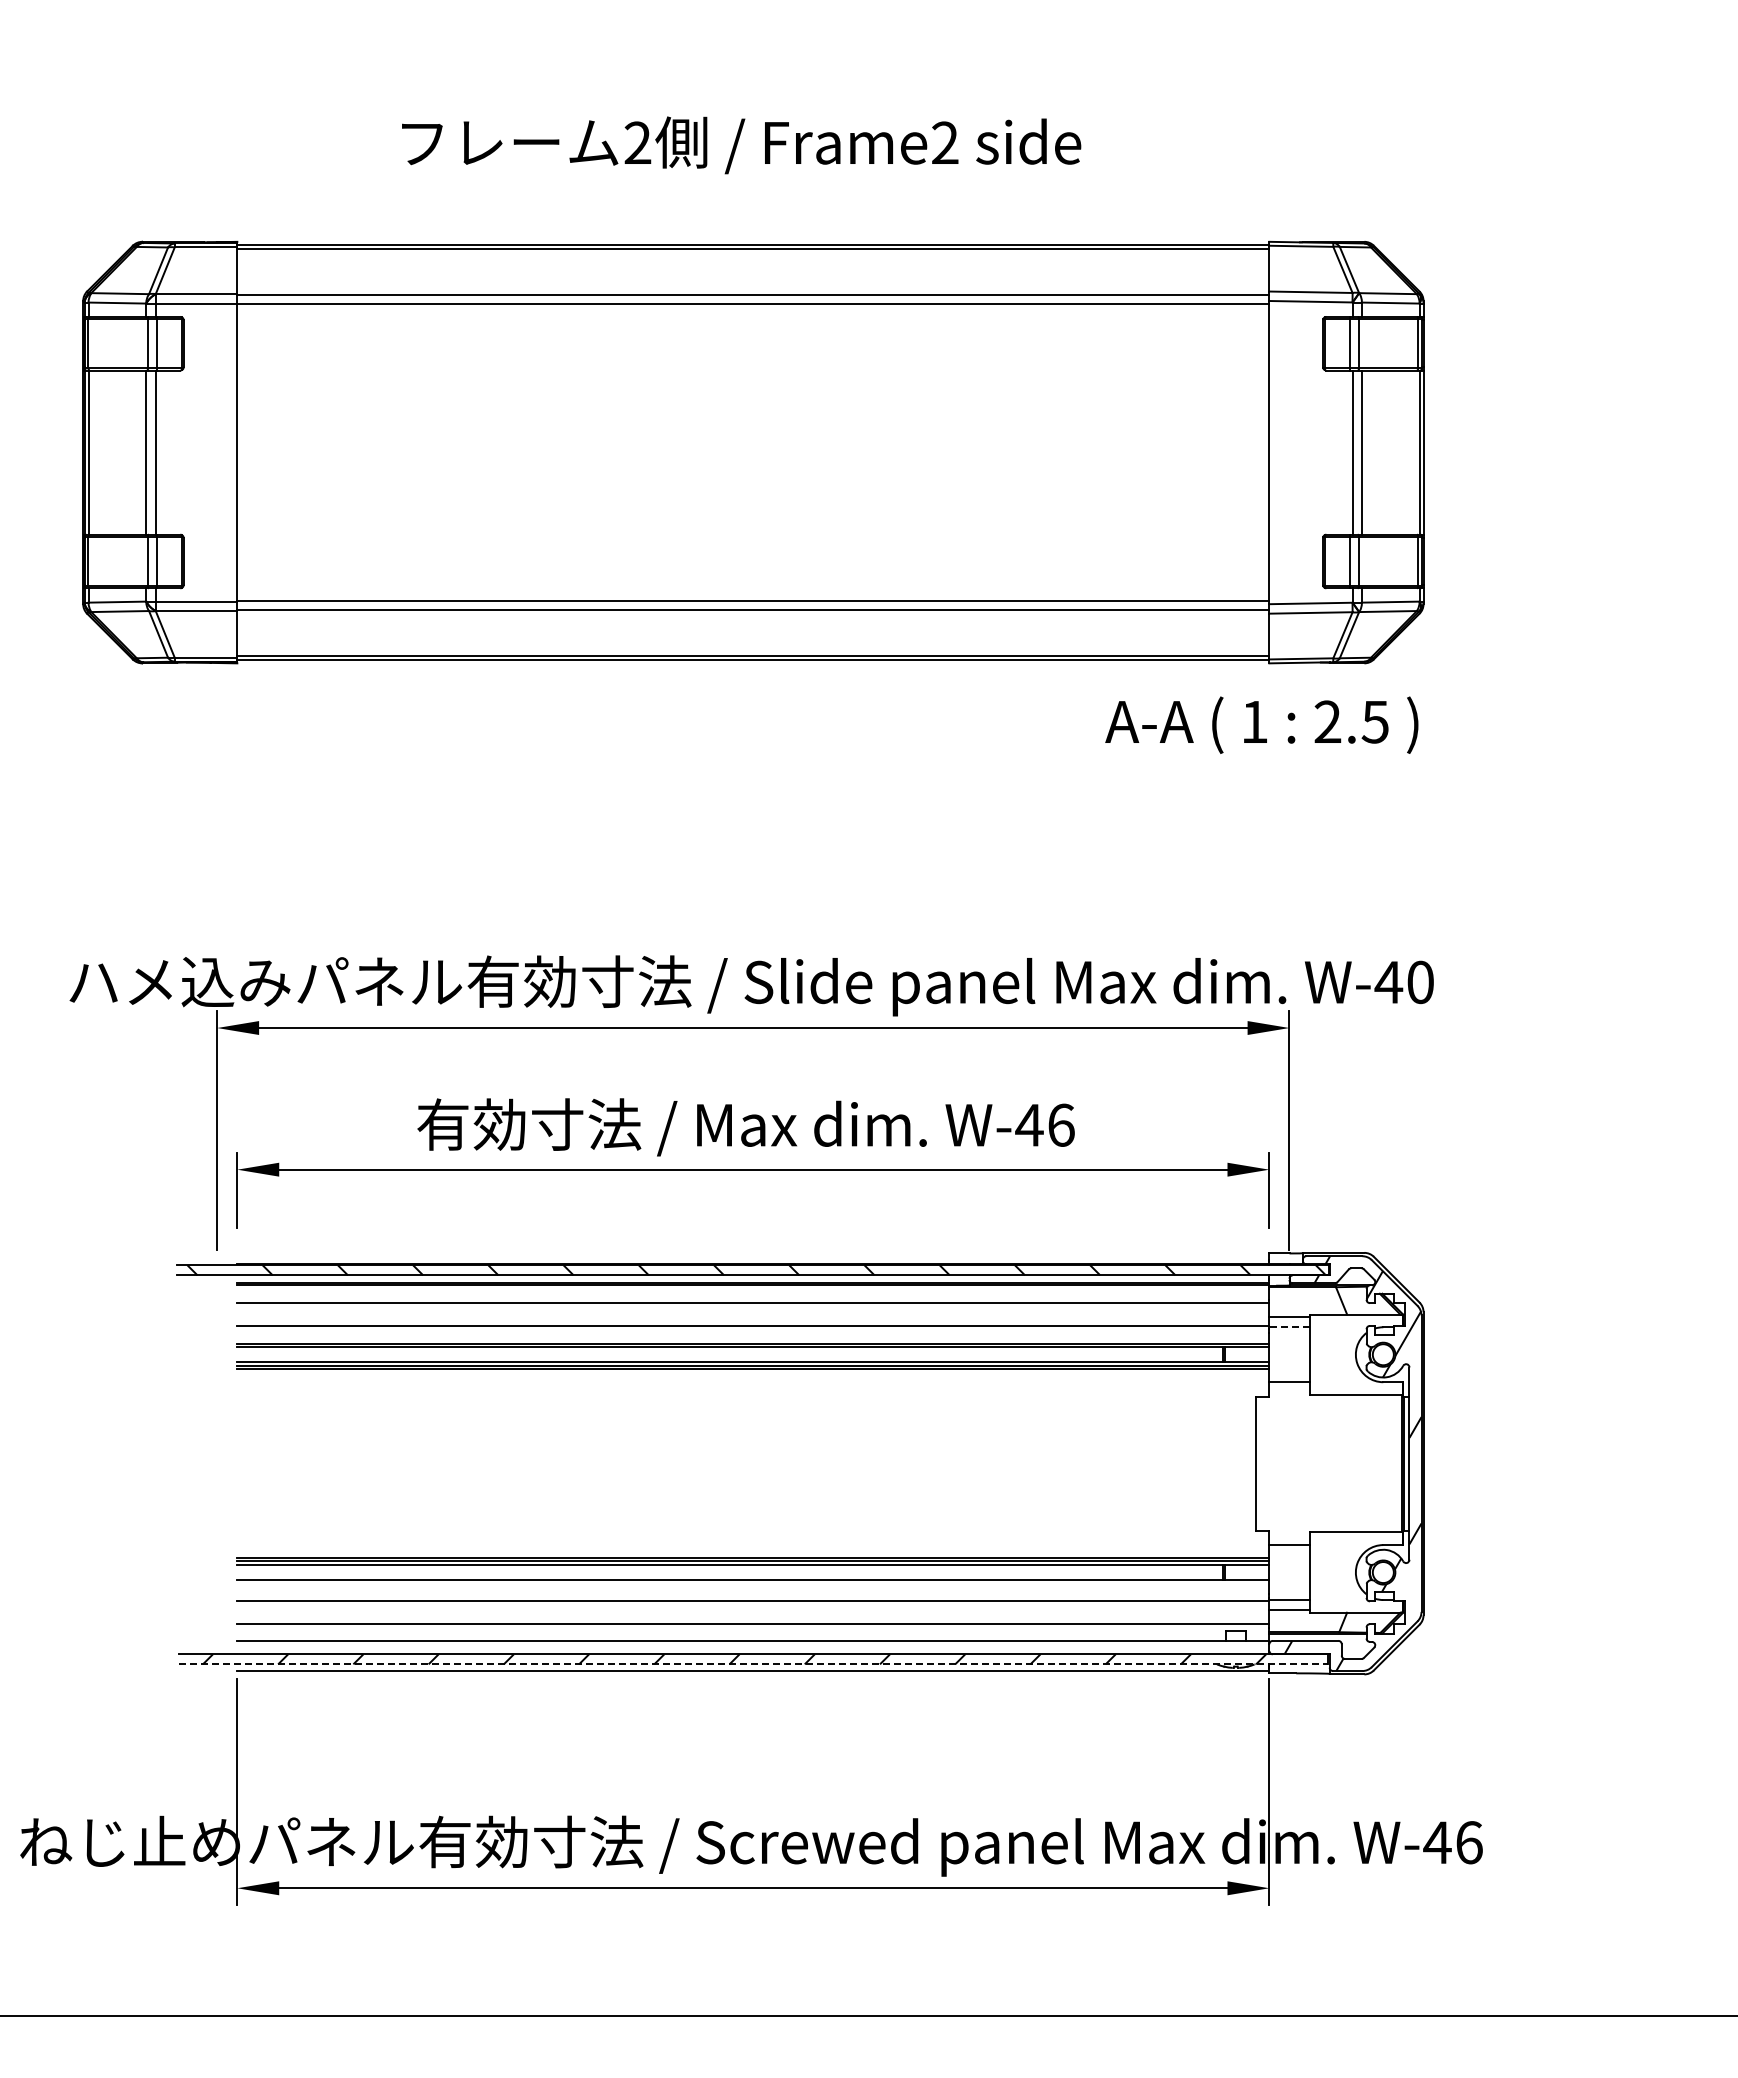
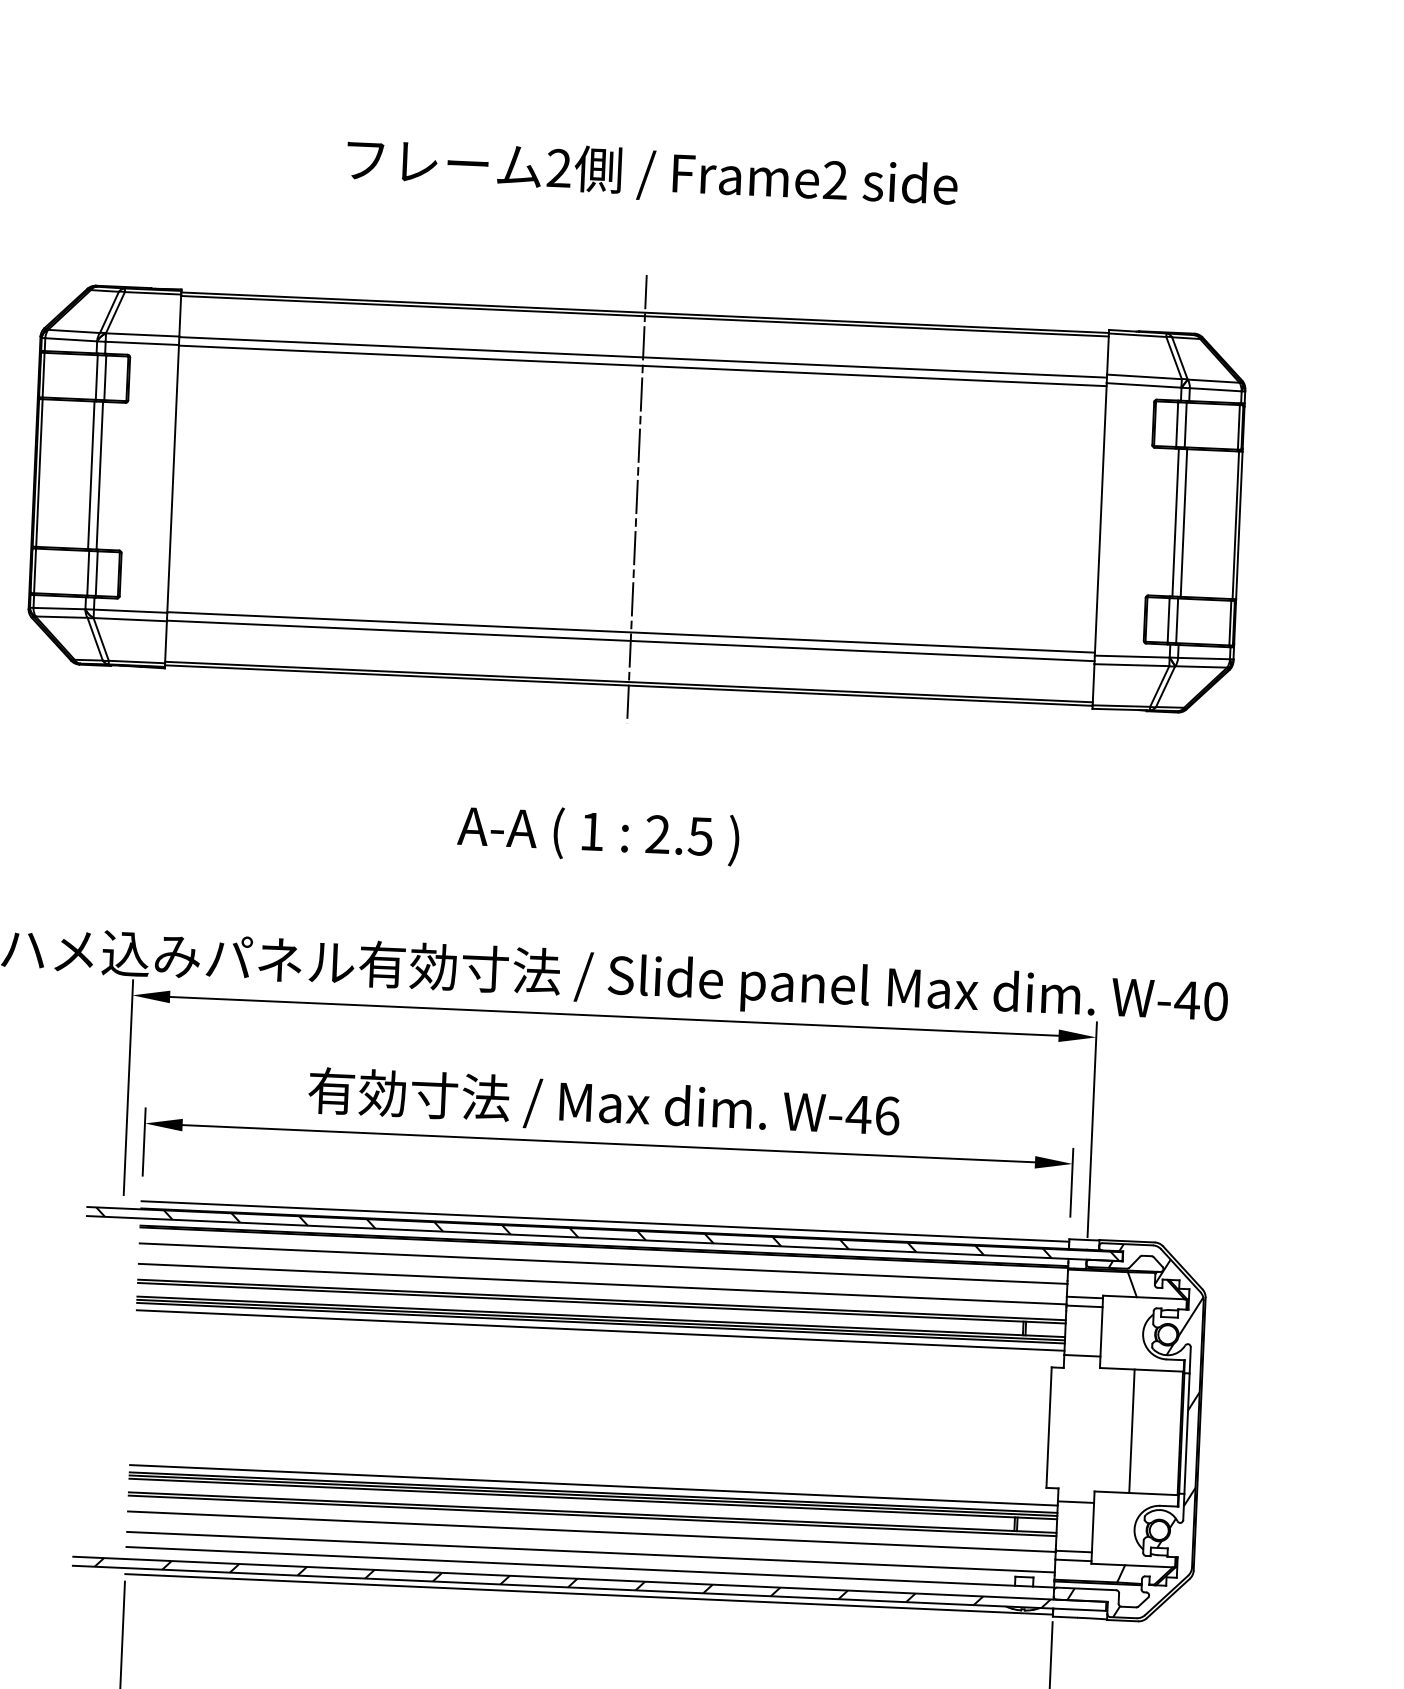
text: (741, 145) -> (652, 174), moved
line: (753, 452) -> (637, 499), added
text: (1261, 724) -> (598, 834), moved
line: (753, 1256) -> (605, 1221), added
line: (1289, 1327) -> (1084, 1306), dashed -> solid
line: (753, 1377) -> (600, 1330), added
line: (1348, 1463) -> (1132, 1431), added
line: (753, 1549) -> (594, 1485), added
line: (753, 1583) -> (592, 1515), added
line: (753, 1664) -> (589, 1588), dashed -> solid

